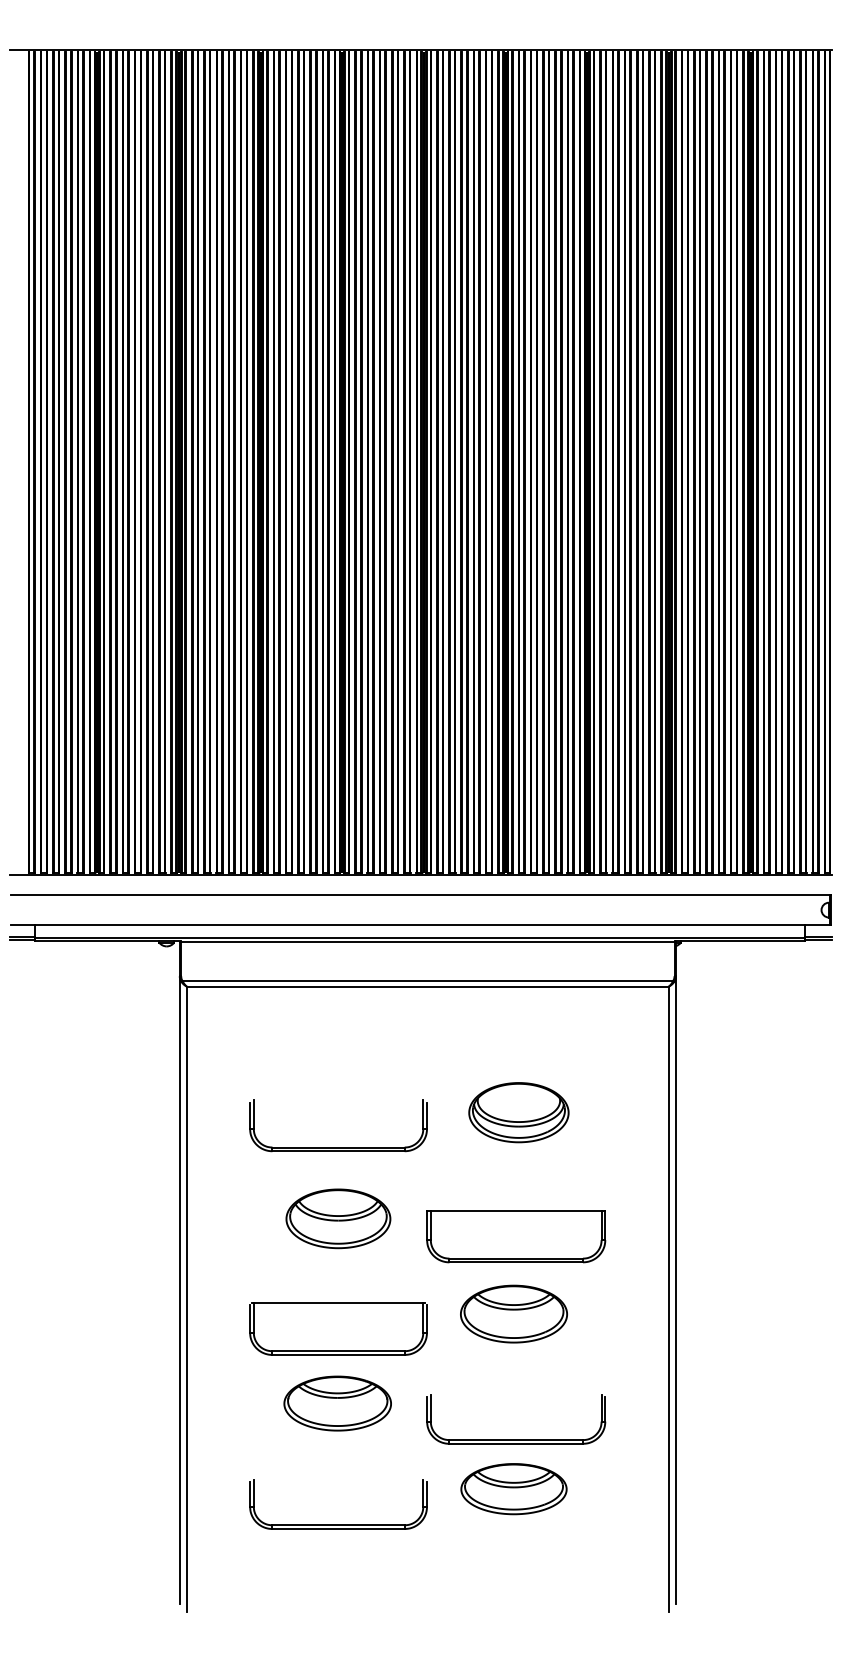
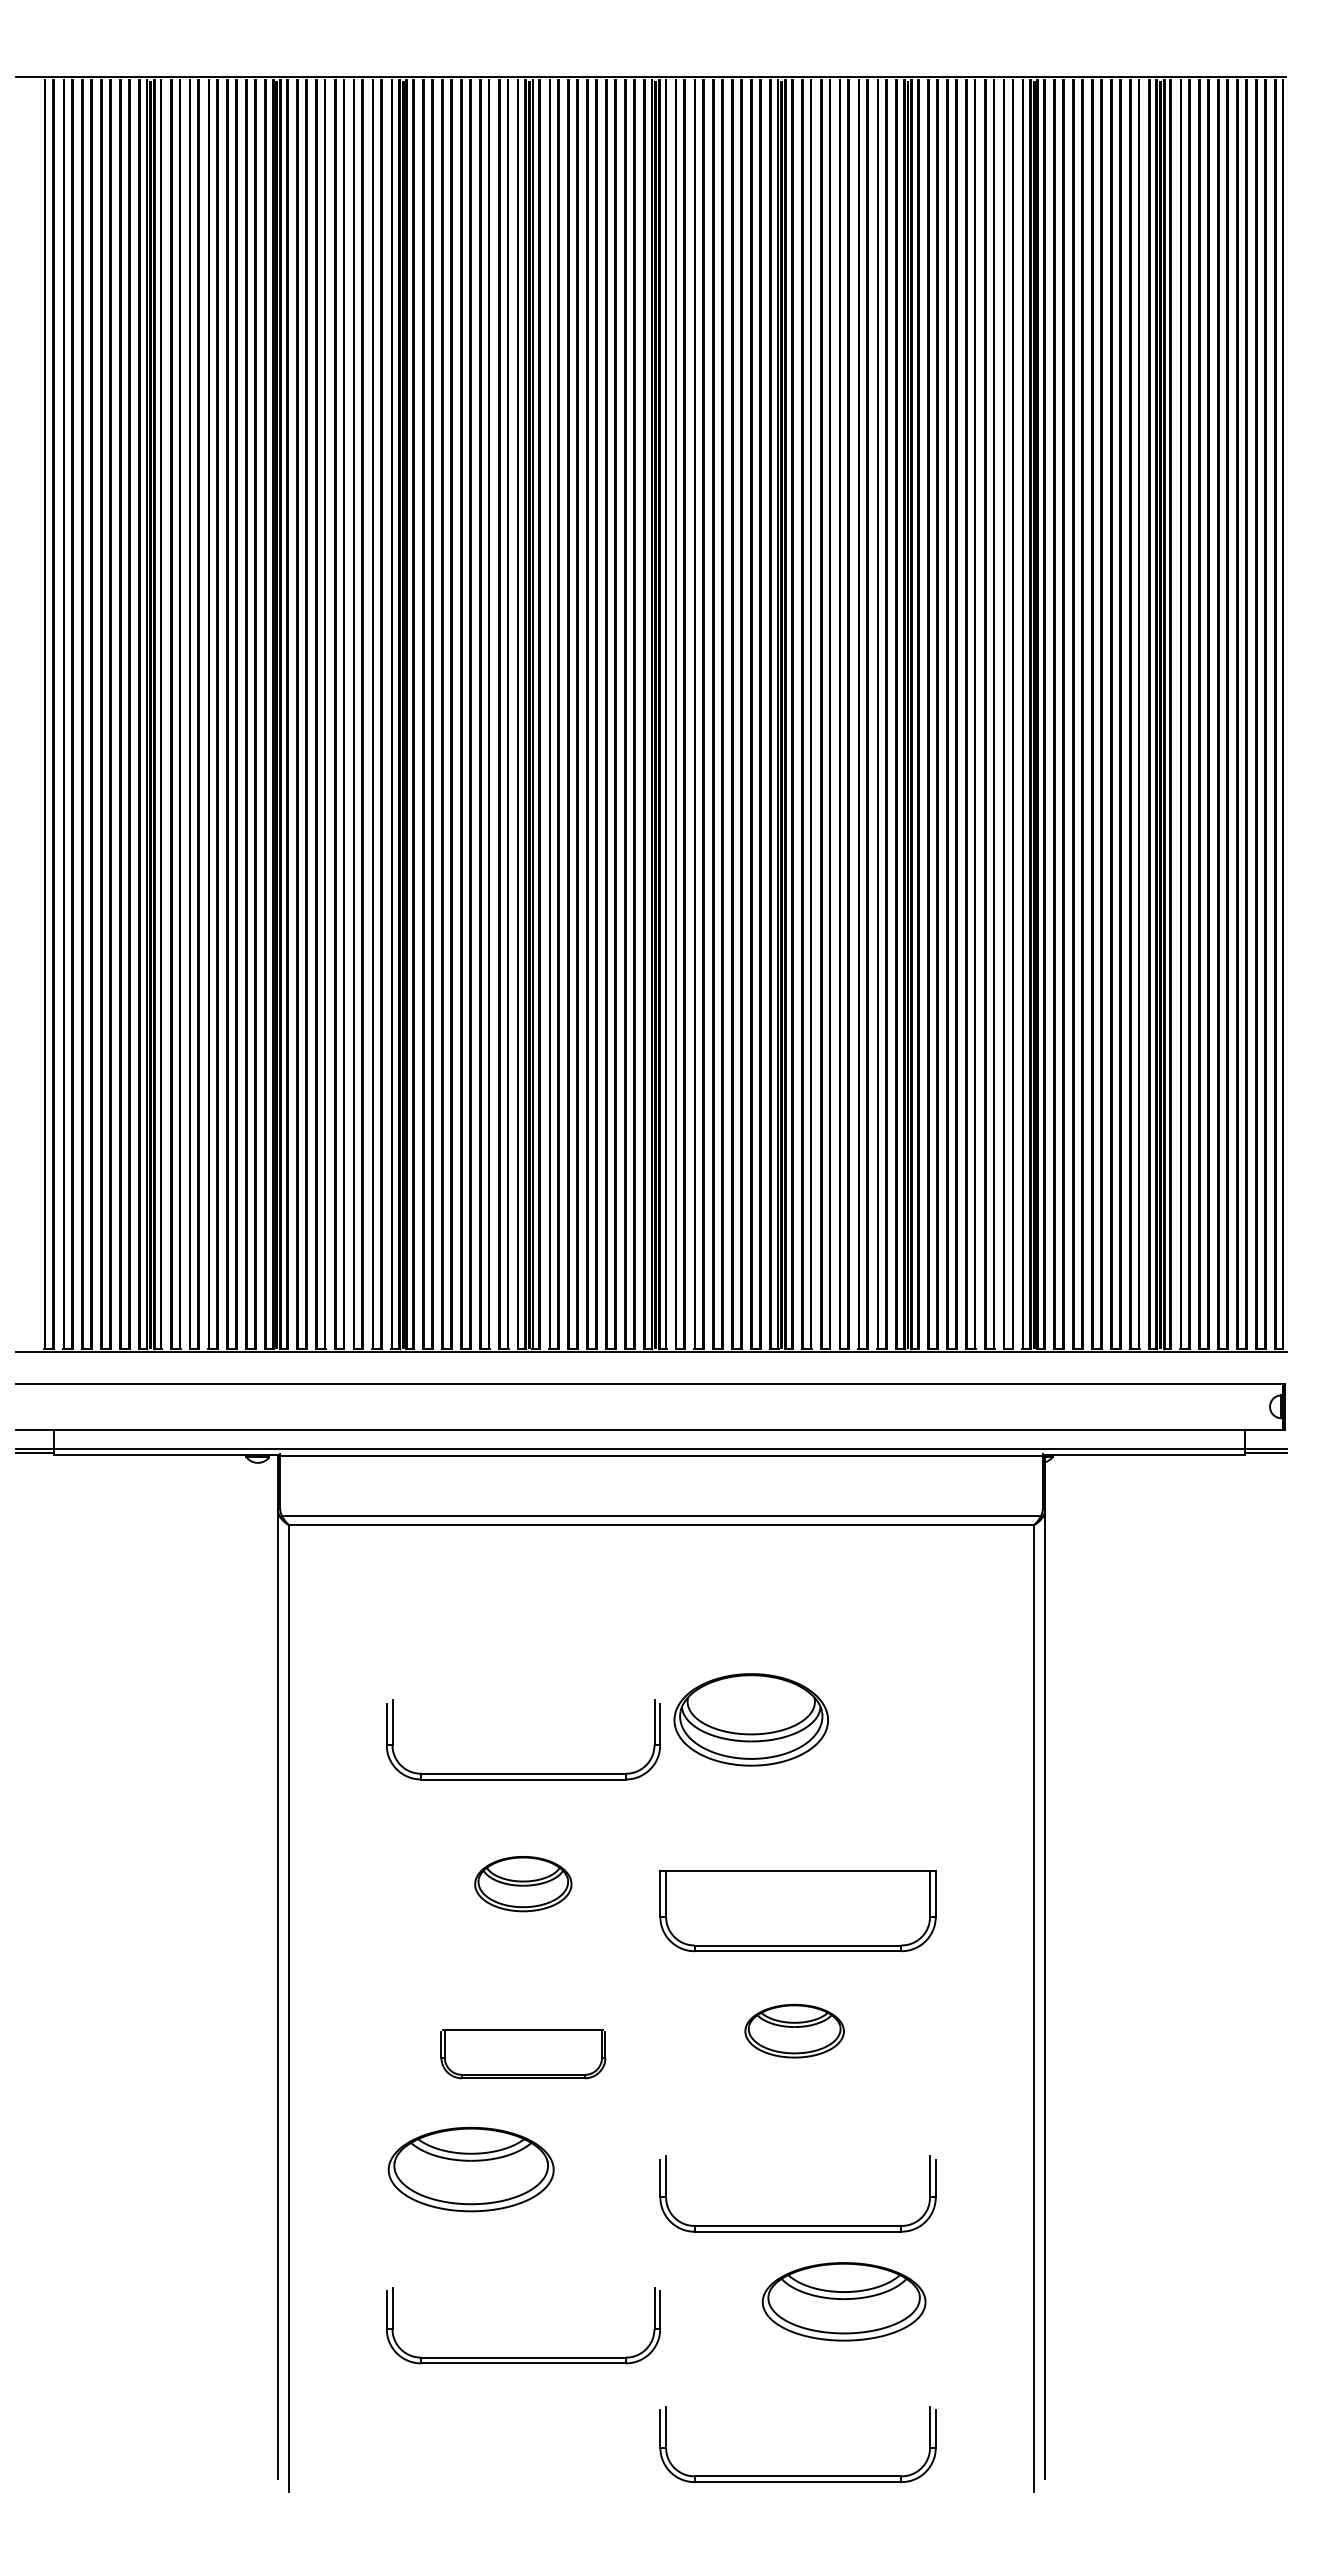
part: (518, 1112) -> (750, 1719), moved
part: (338, 1218) -> (523, 1883), size x0.6
part: (513, 1313) -> (793, 2030), size x0.6
part: (338, 1328) -> (523, 2053), size x0.6
part: (337, 1403) -> (470, 2169), moved
part: (513, 1489) -> (843, 2302), moved
part: (516, 1601) -> (798, 2475), added

